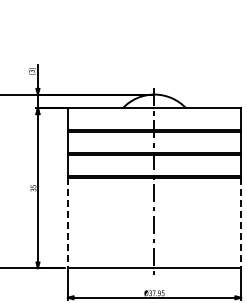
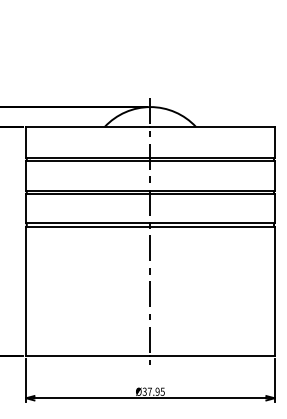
line: (67, 223) -> (25, 291), dashed -> solid
line: (241, 223) -> (275, 291), dashed -> solid

